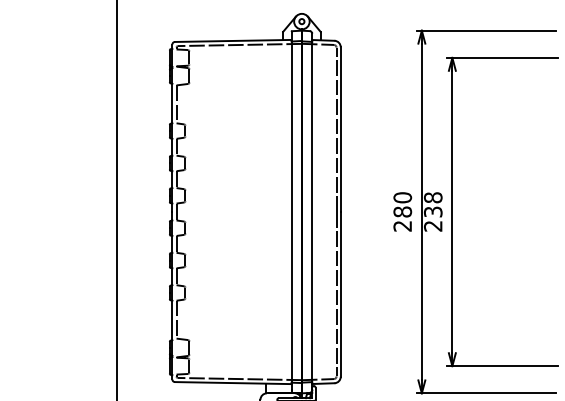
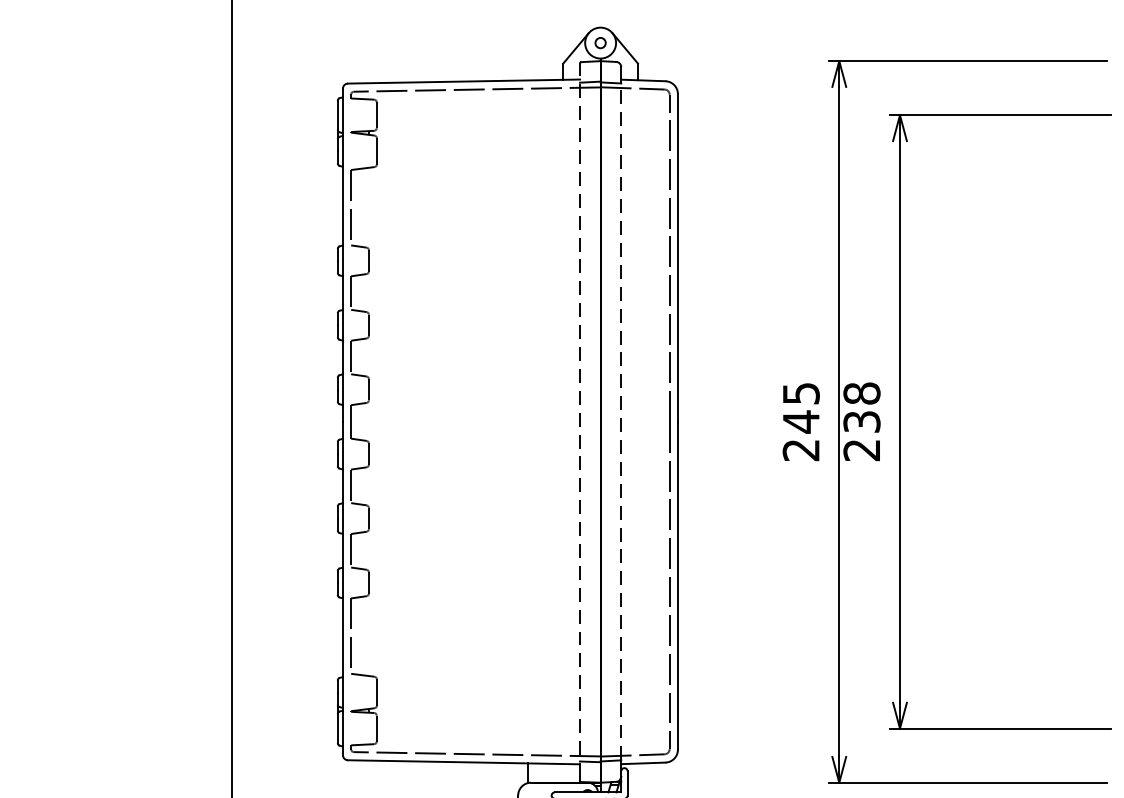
text: (402, 204) -> (800, 406), 280 -> 245
line: (291, 210) -> (579, 418), solid -> dashed
line: (312, 211) -> (621, 420), solid -> dashed

